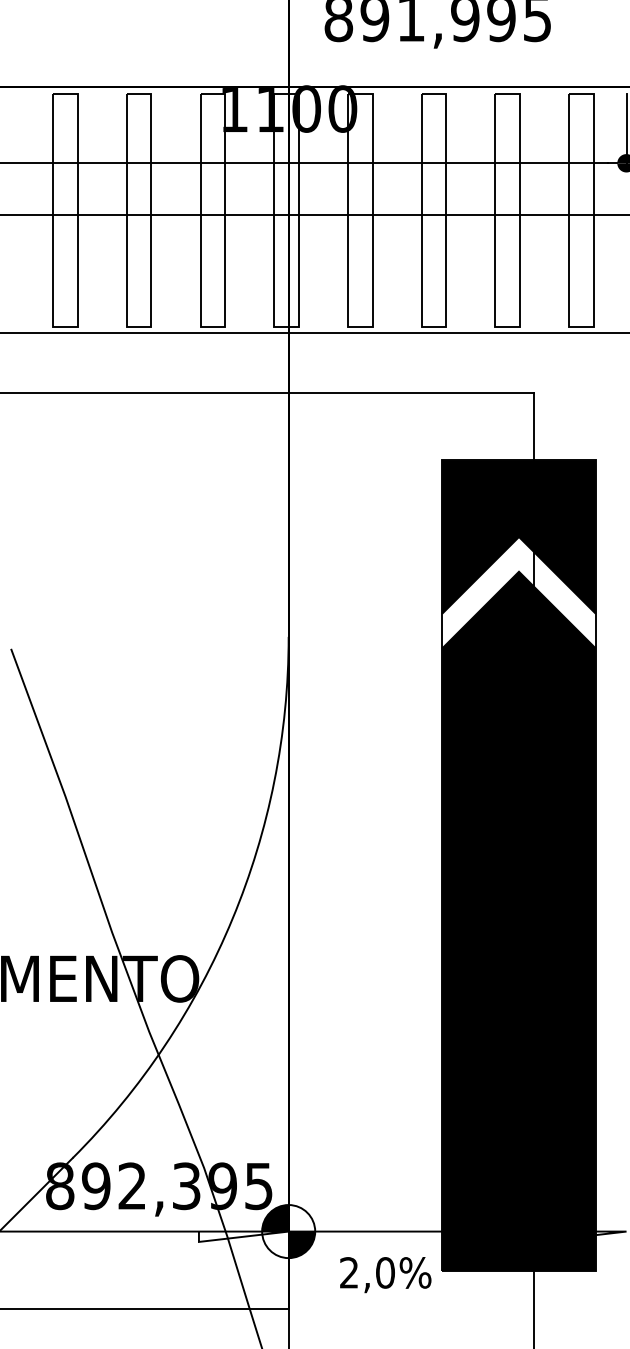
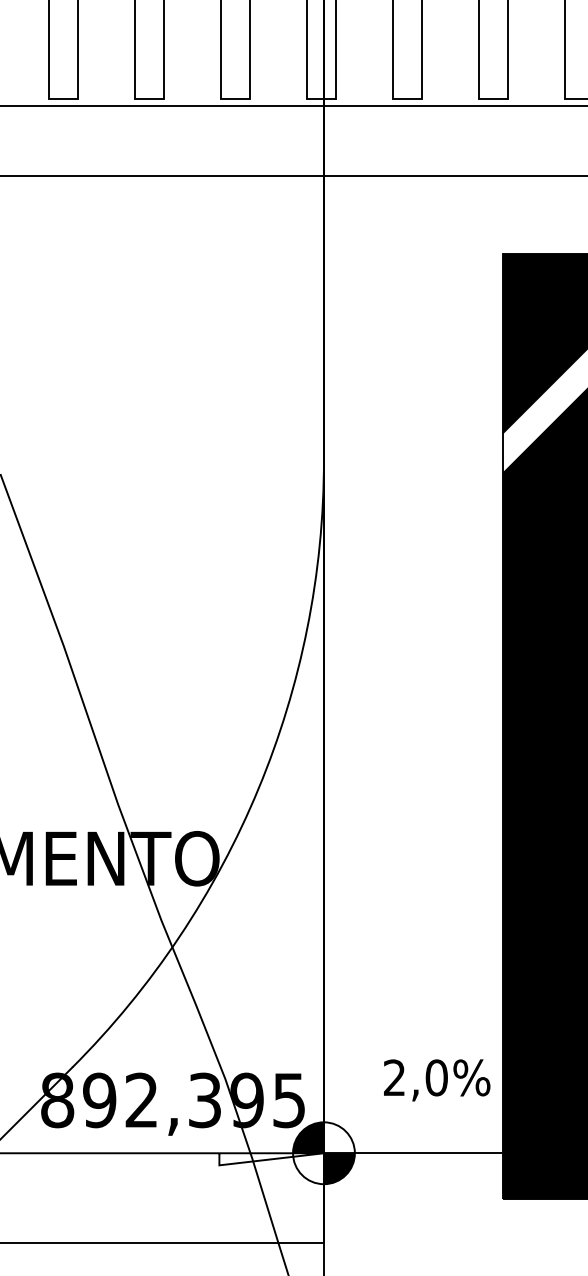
text: (385, 1275) -> (436, 1080), moved

